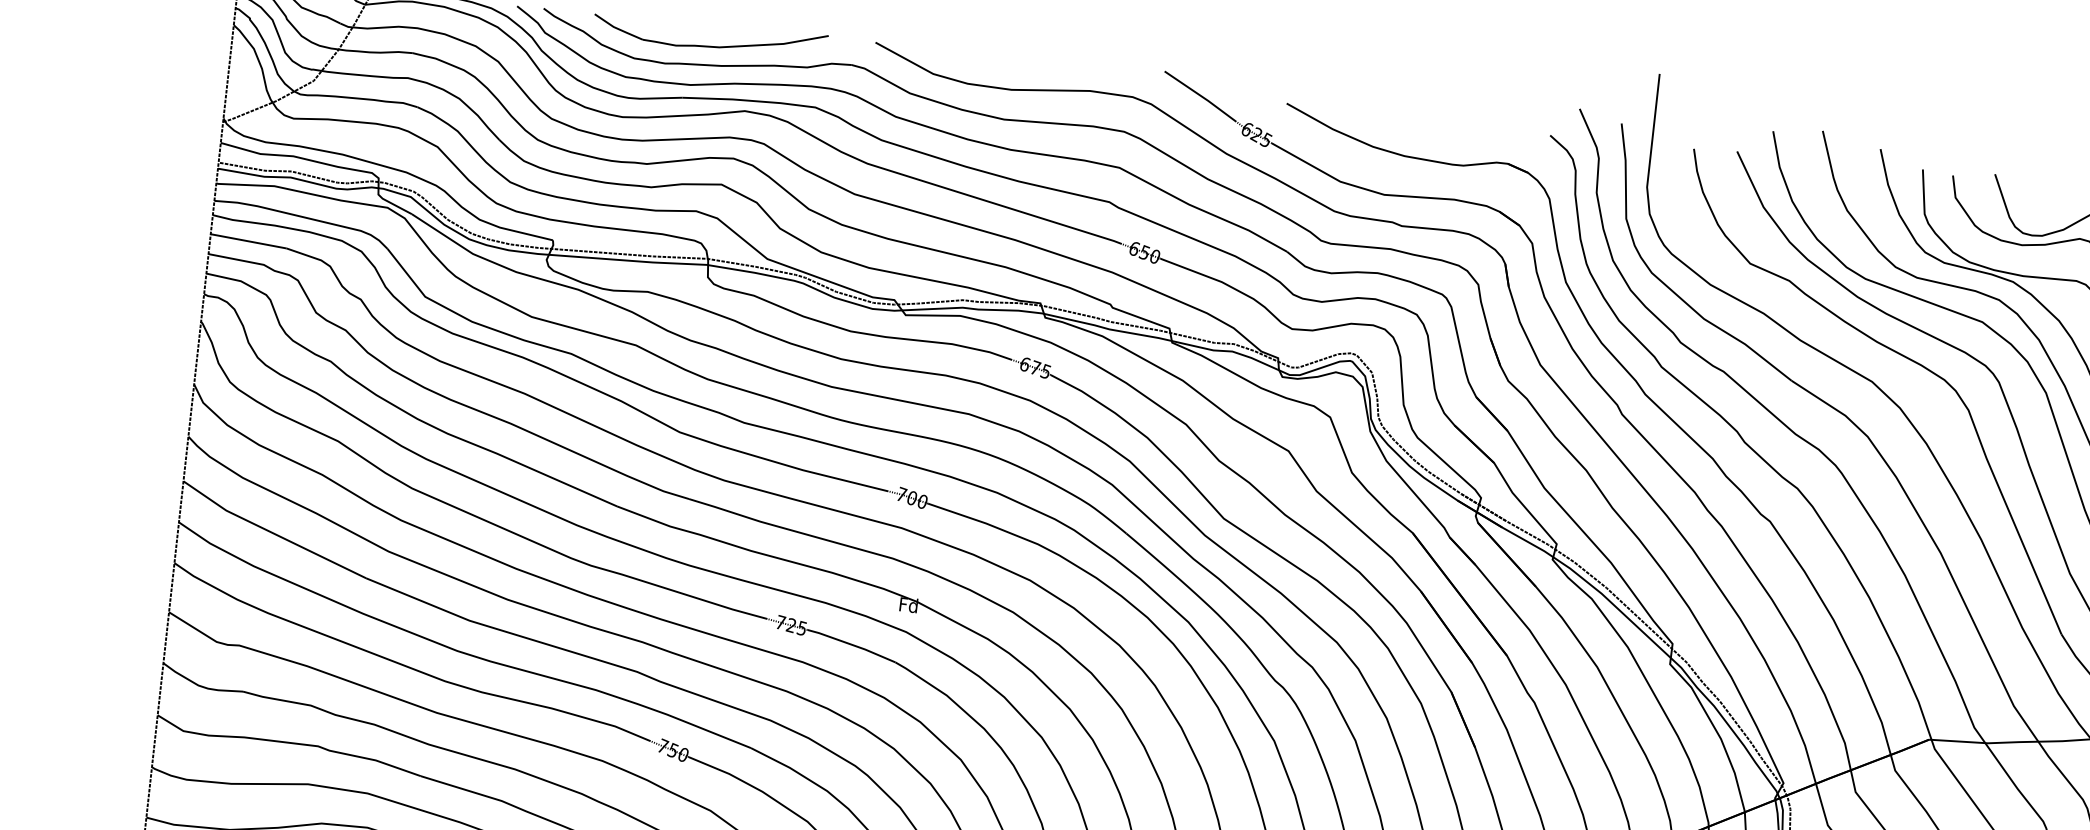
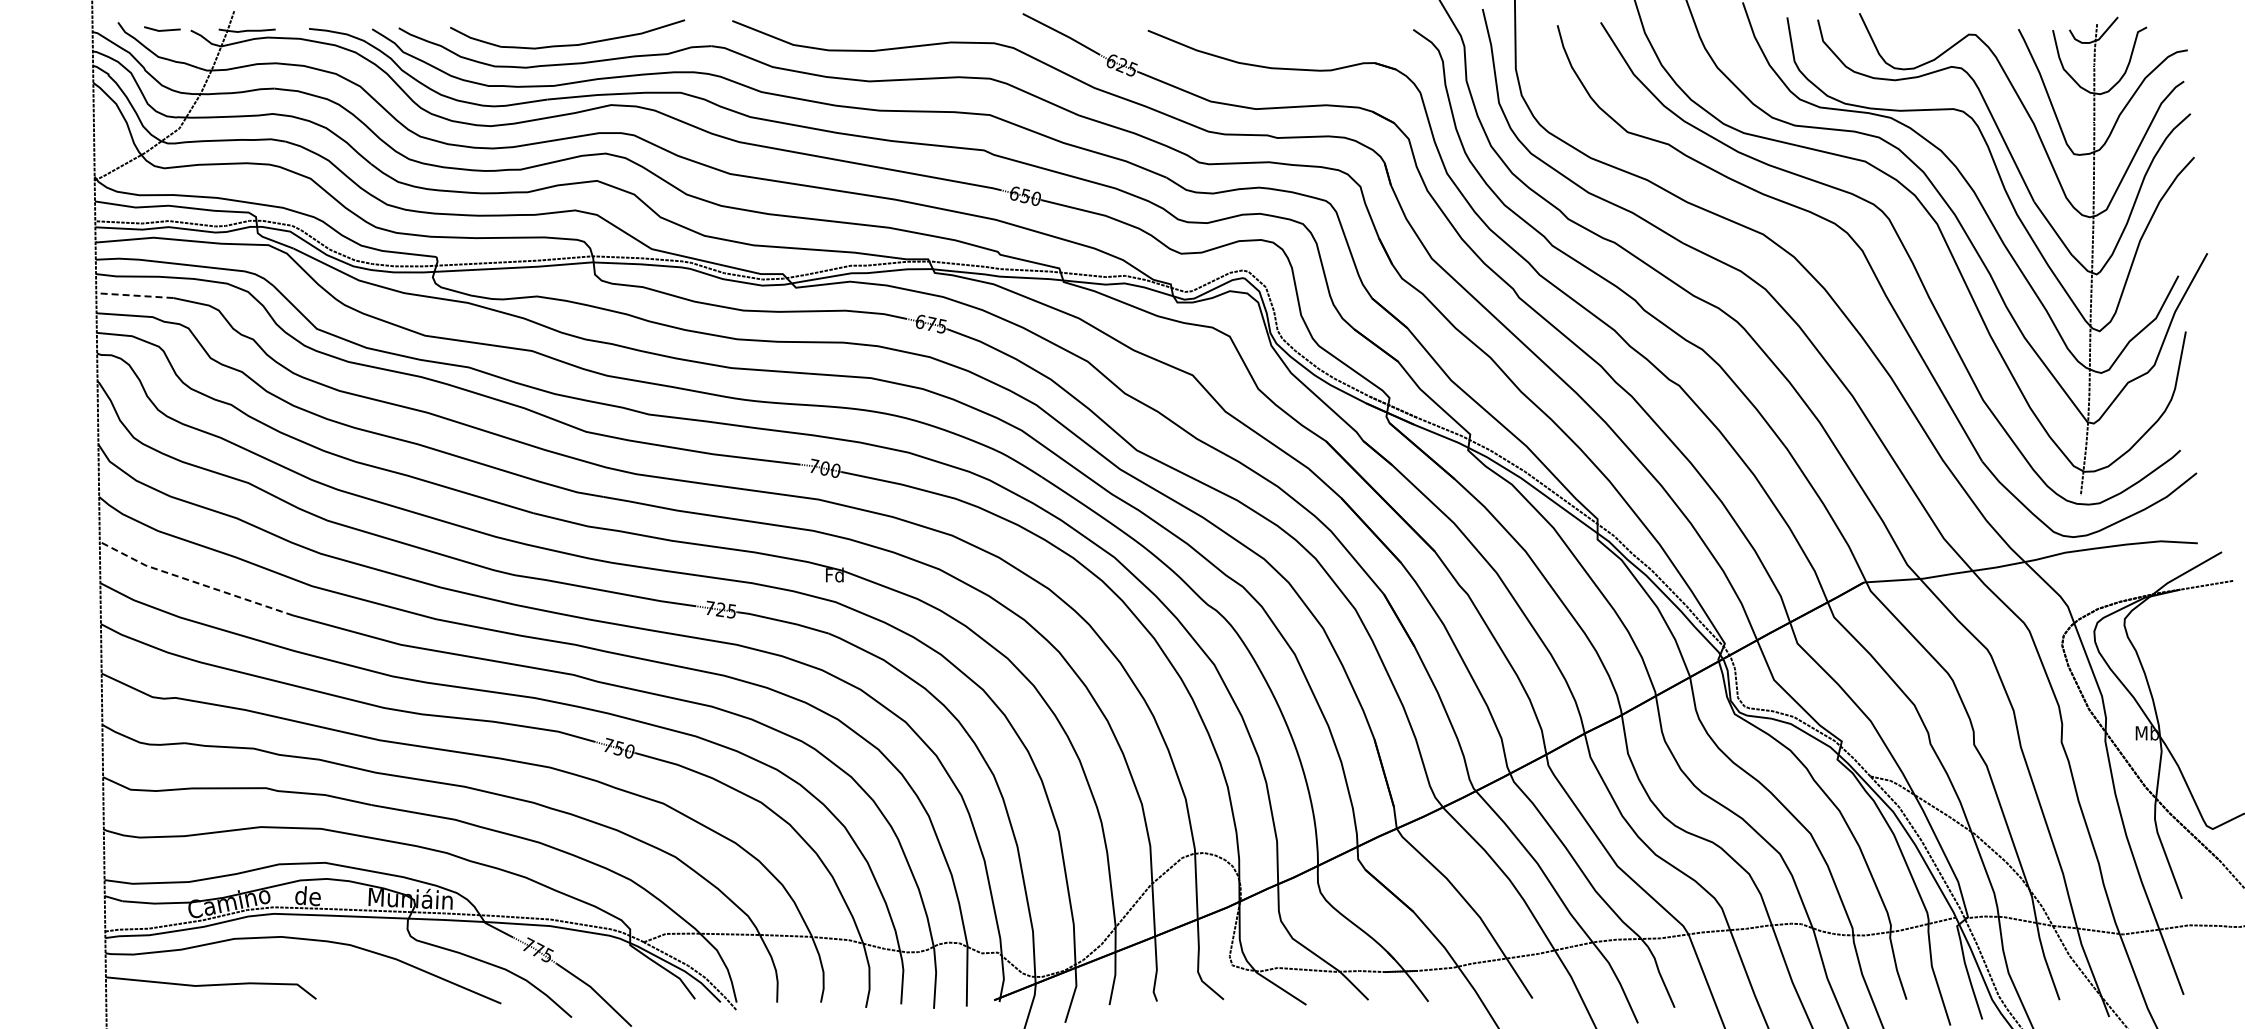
line: (248, 241) -> (134, 295), solid -> dashed
line: (272, 532) -> (194, 581), solid -> dashed

